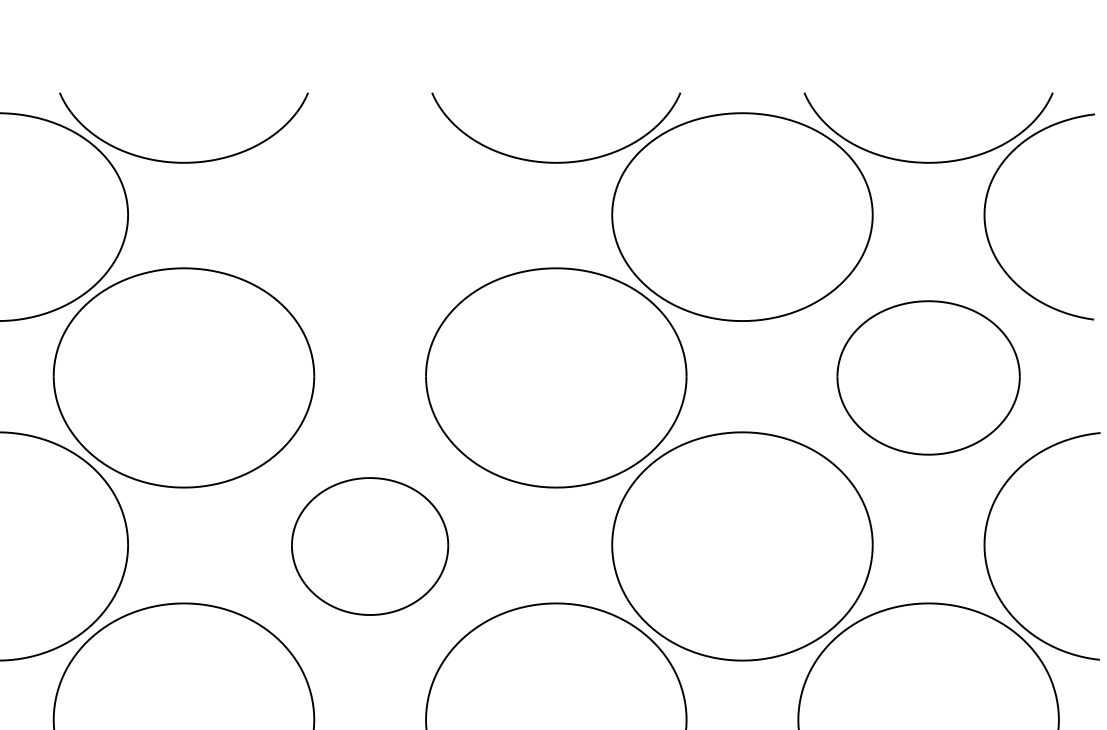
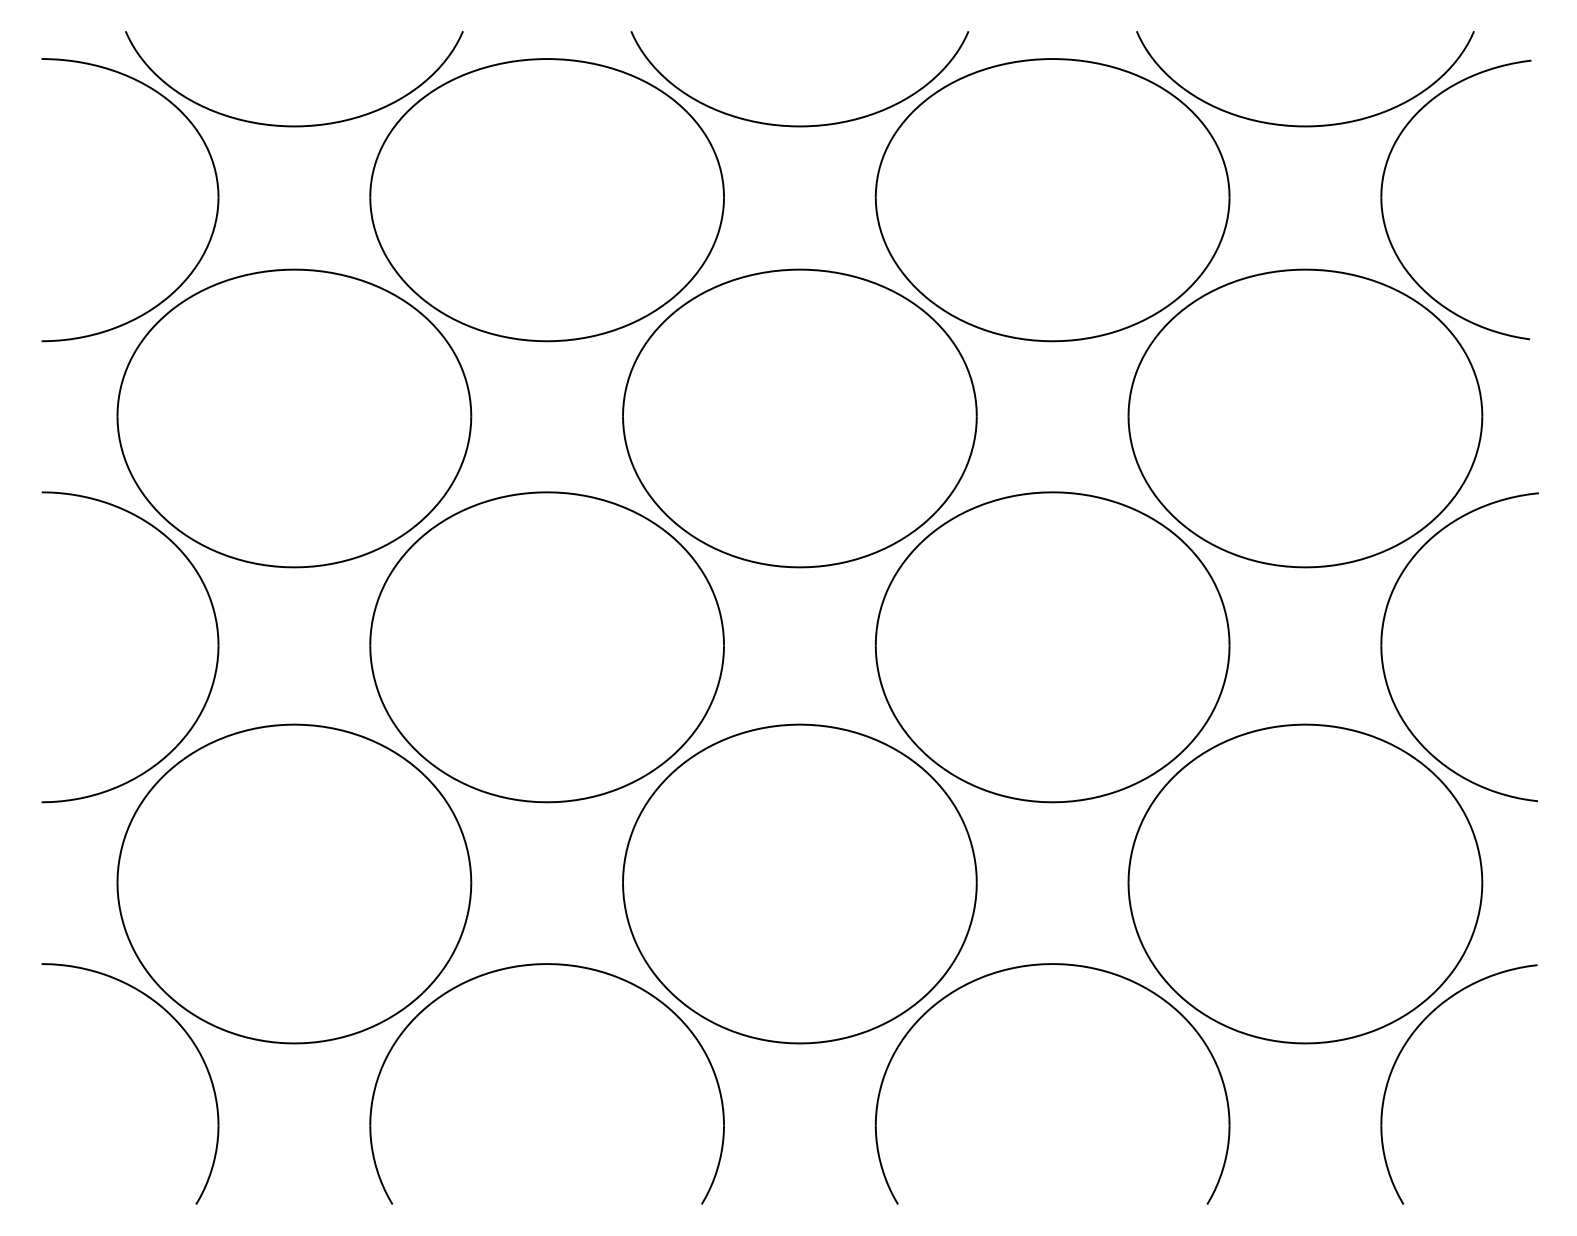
part: (369, 217) -> (546, 200), added
part: (928, 377) -> (1305, 418), size x1.43
part: (369, 546) -> (546, 647), size x1.67

